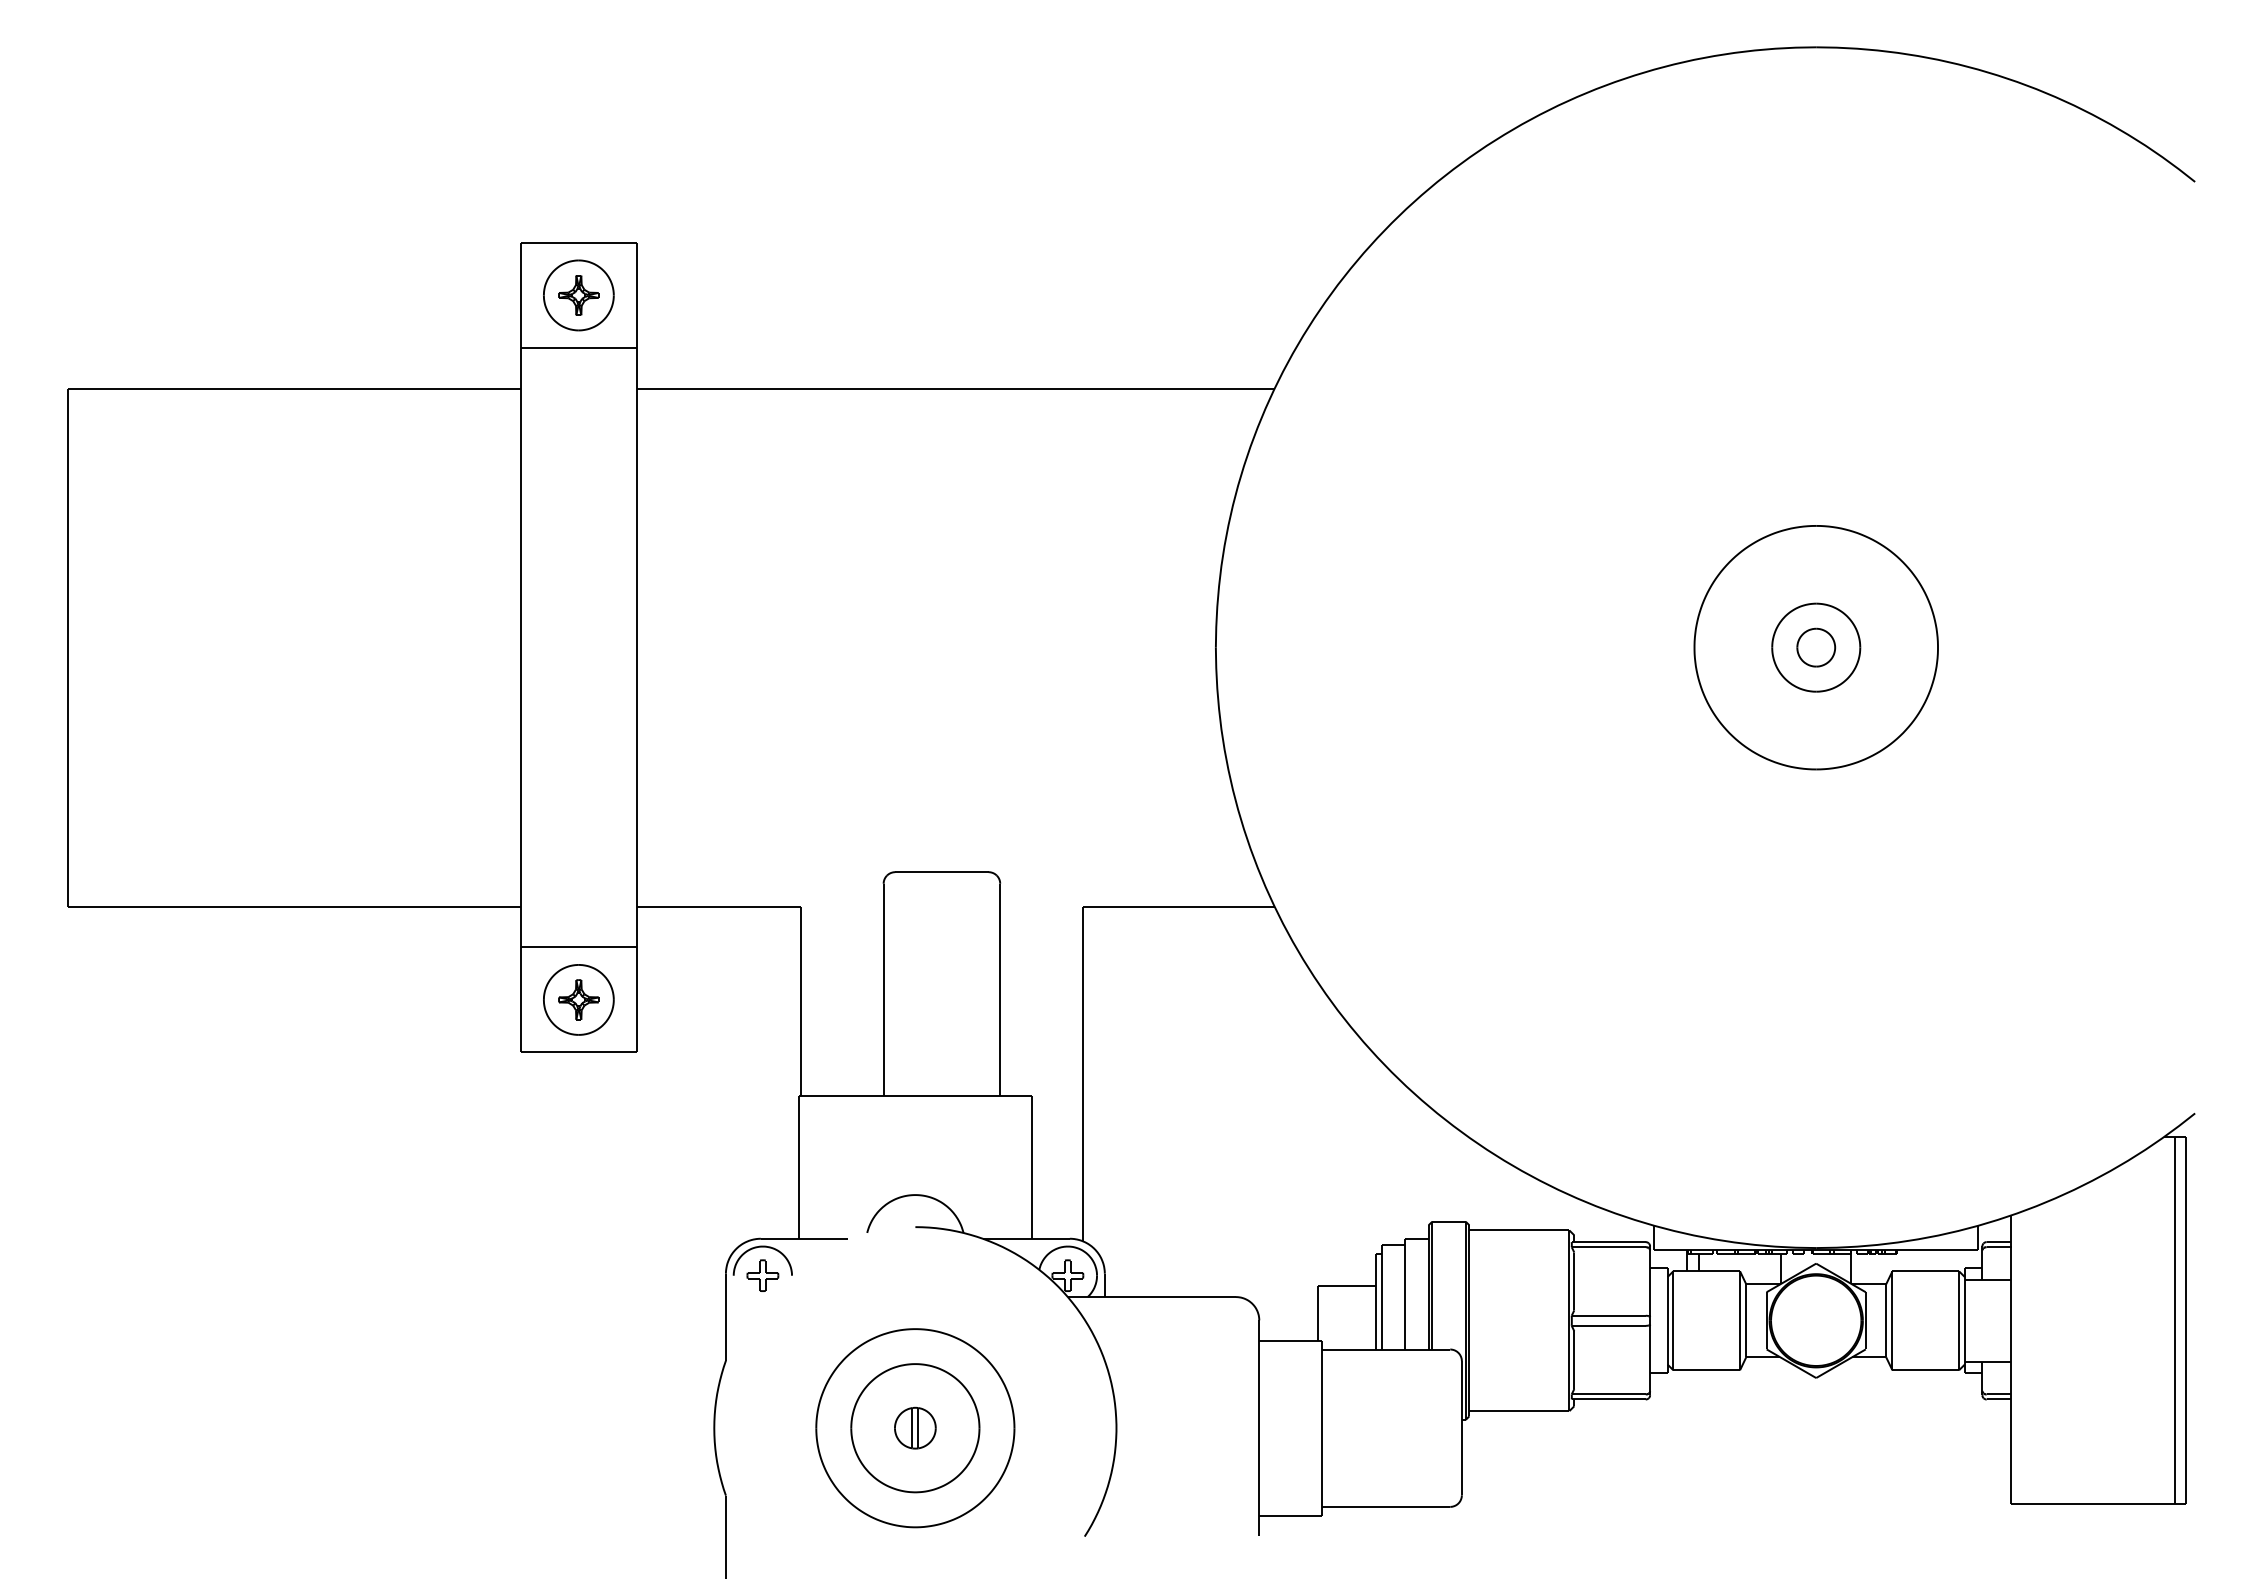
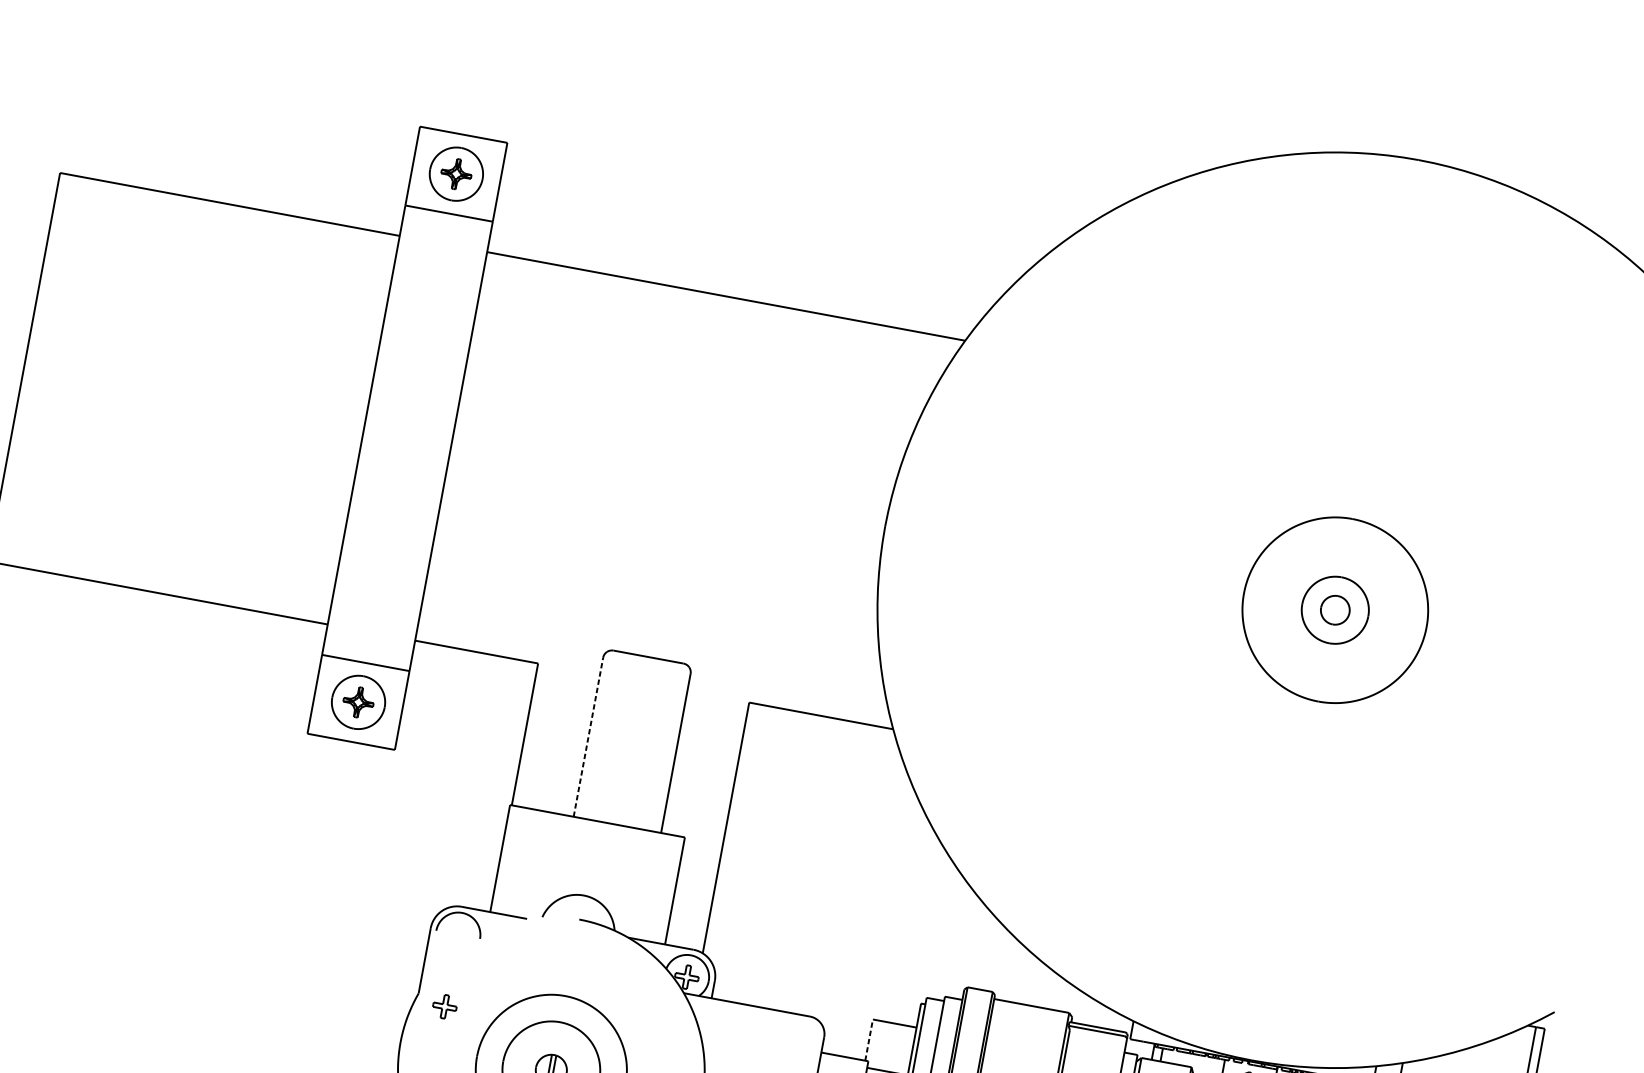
line: (883, 989) -> (588, 736), solid -> dashed
part: (762, 1275) -> (444, 1006), moved
line: (1317, 1312) -> (868, 1039), solid -> dashed

